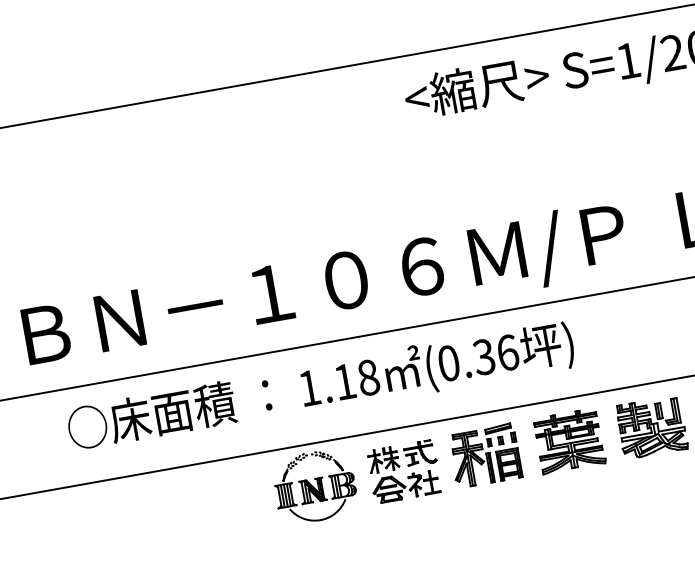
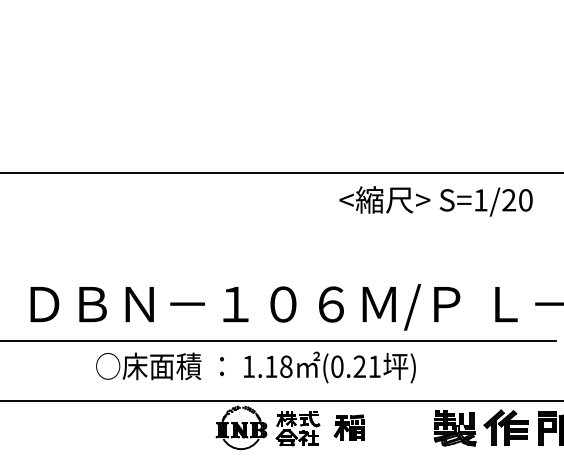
text: (496, 354) -> (367, 366), (0.36 -> (0.21
part: (570, 440) -> (403, 427), removed
part: (483, 455) -> (348, 427), size x0.7

